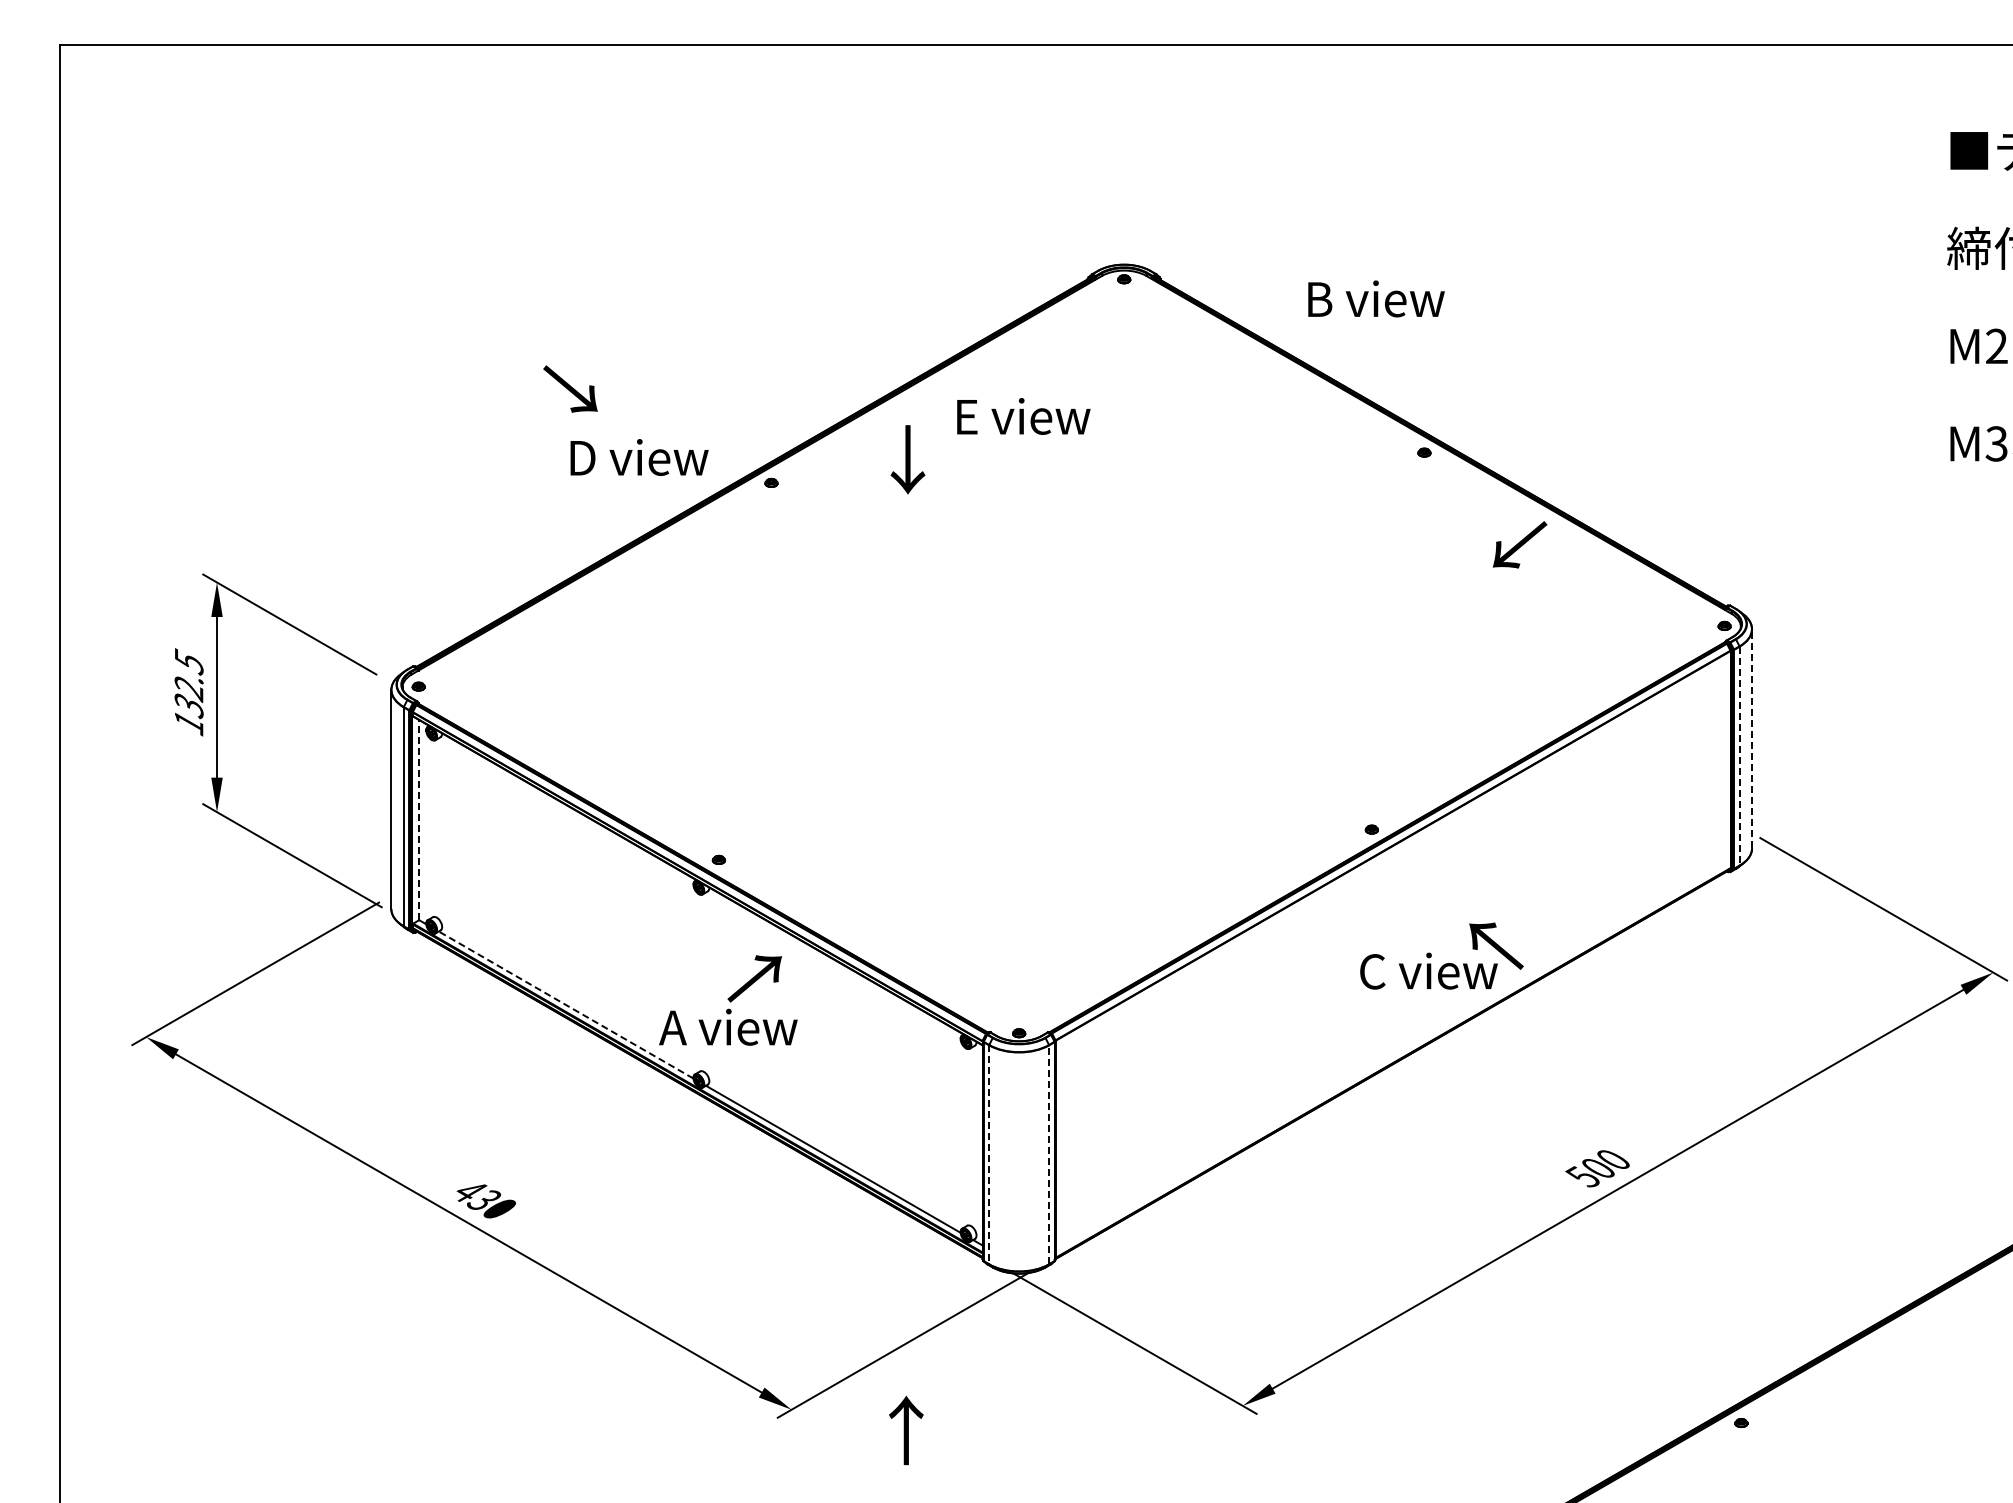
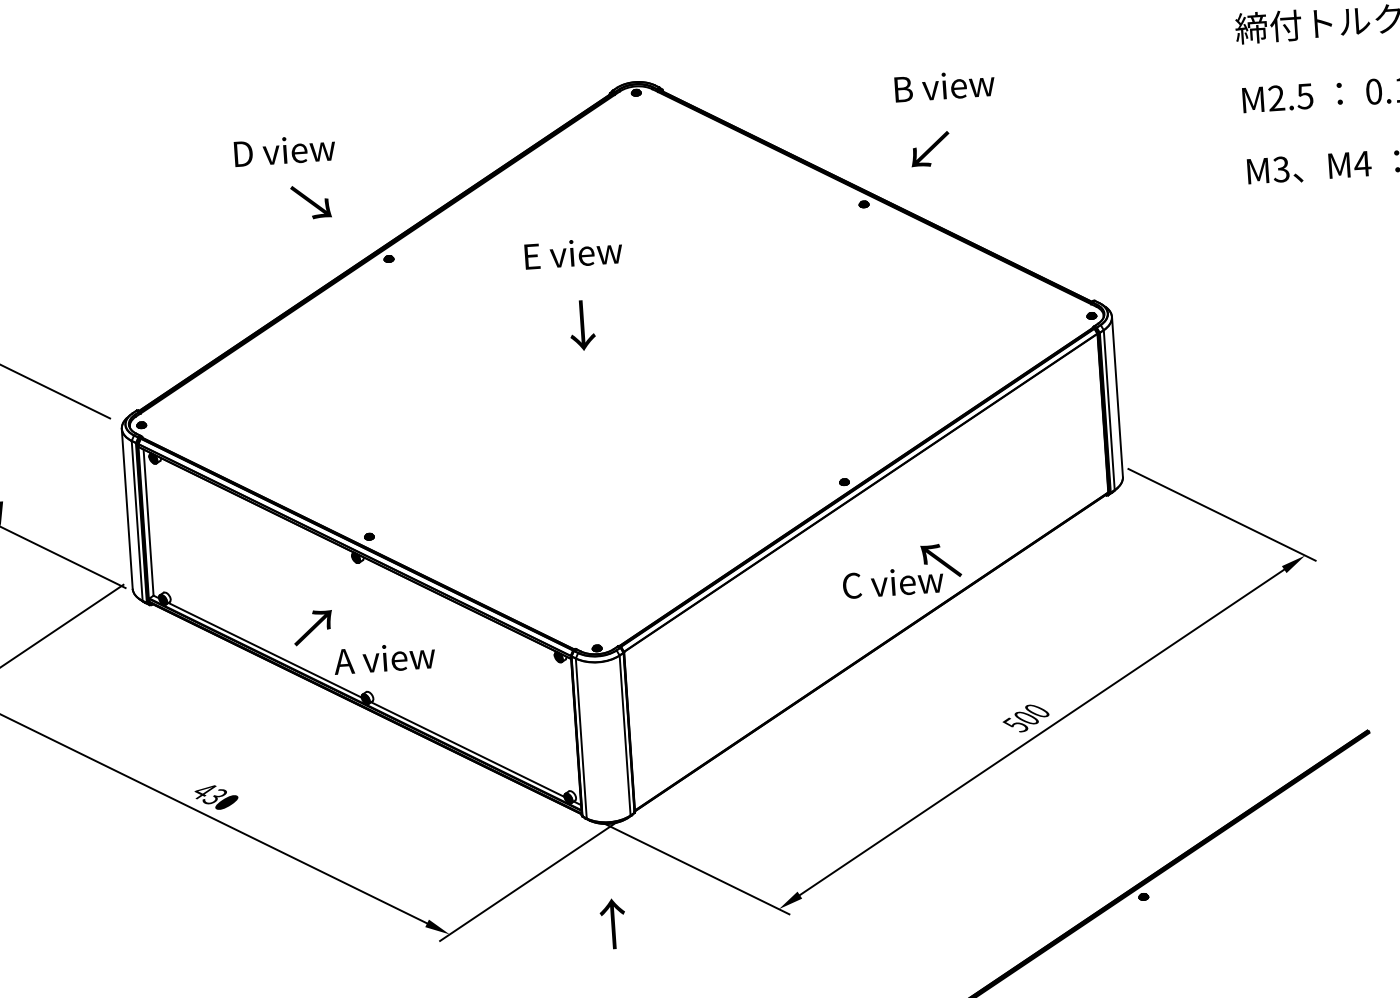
text: (1376, 298) -> (944, 85), moved
text: (570, 388) -> (311, 201), moved
text: (1023, 416) -> (573, 253), moved
text: (639, 457) -> (284, 150), moved
text: (907, 459) -> (581, 325), moved
text: (1519, 544) -> (930, 149), moved
line: (1752, 738) -> (1117, 396), dashed -> solid
line: (1739, 756) -> (1109, 410), dashed -> solid
line: (419, 819) -> (148, 522), dashed -> solid
text: (754, 978) -> (312, 627), moved
line: (565, 1004) -> (264, 649), dashed -> solid
line: (1049, 1154) -> (625, 735), dashed -> solid
line: (989, 1155) -> (581, 739), dashed -> solid
text: (906, 1430) -> (613, 923), moved

